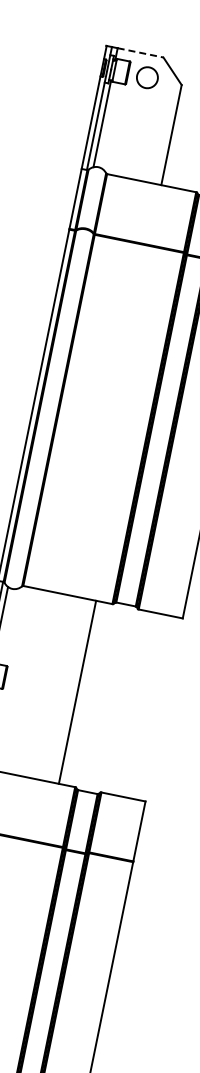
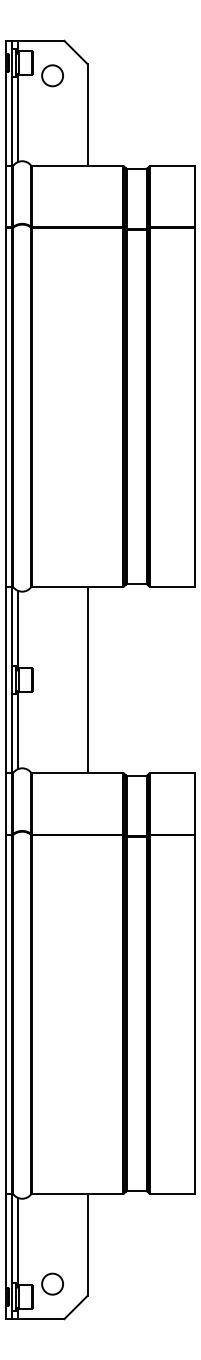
line: (141, 52) -> (41, 40), dashed -> solid
circle: (147, 77) -> (52, 75), moved
line: (77, 691) -> (87, 679), moved

